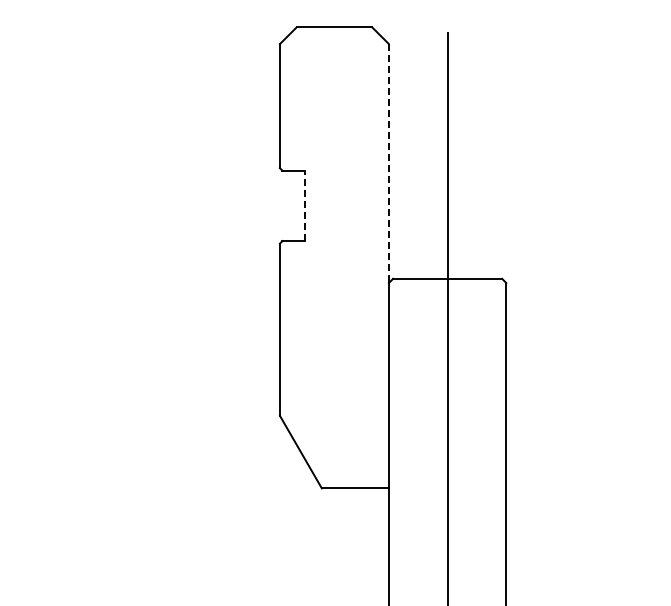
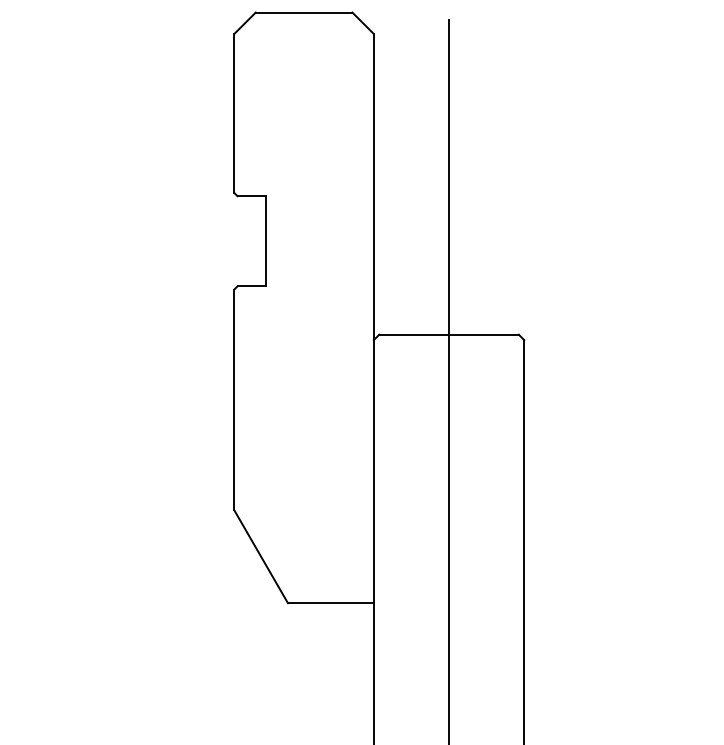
line: (388, 164) -> (373, 188), dashed -> solid
line: (305, 205) -> (267, 240), dashed -> solid

